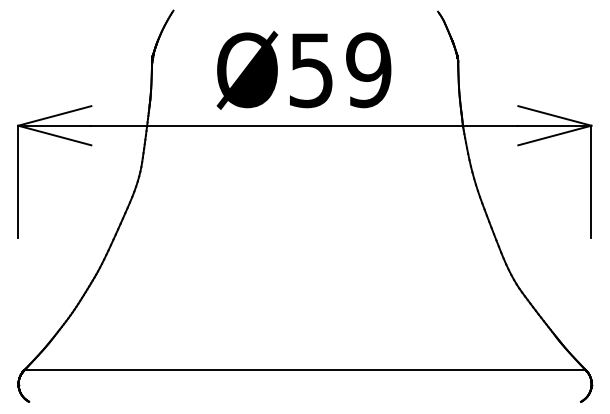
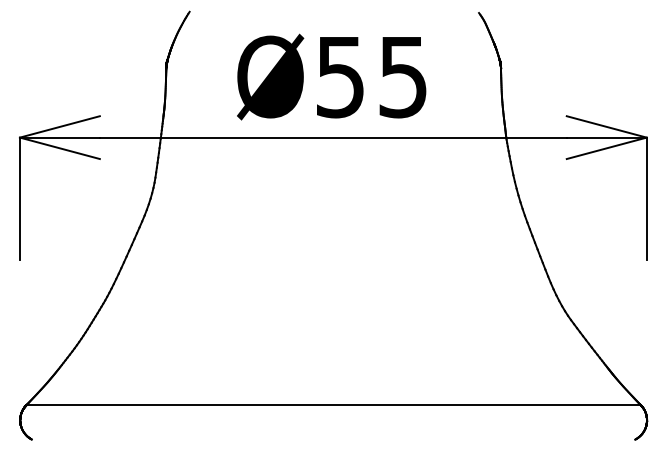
text: (368, 70) -> (402, 77), Ø59 -> Ø55

